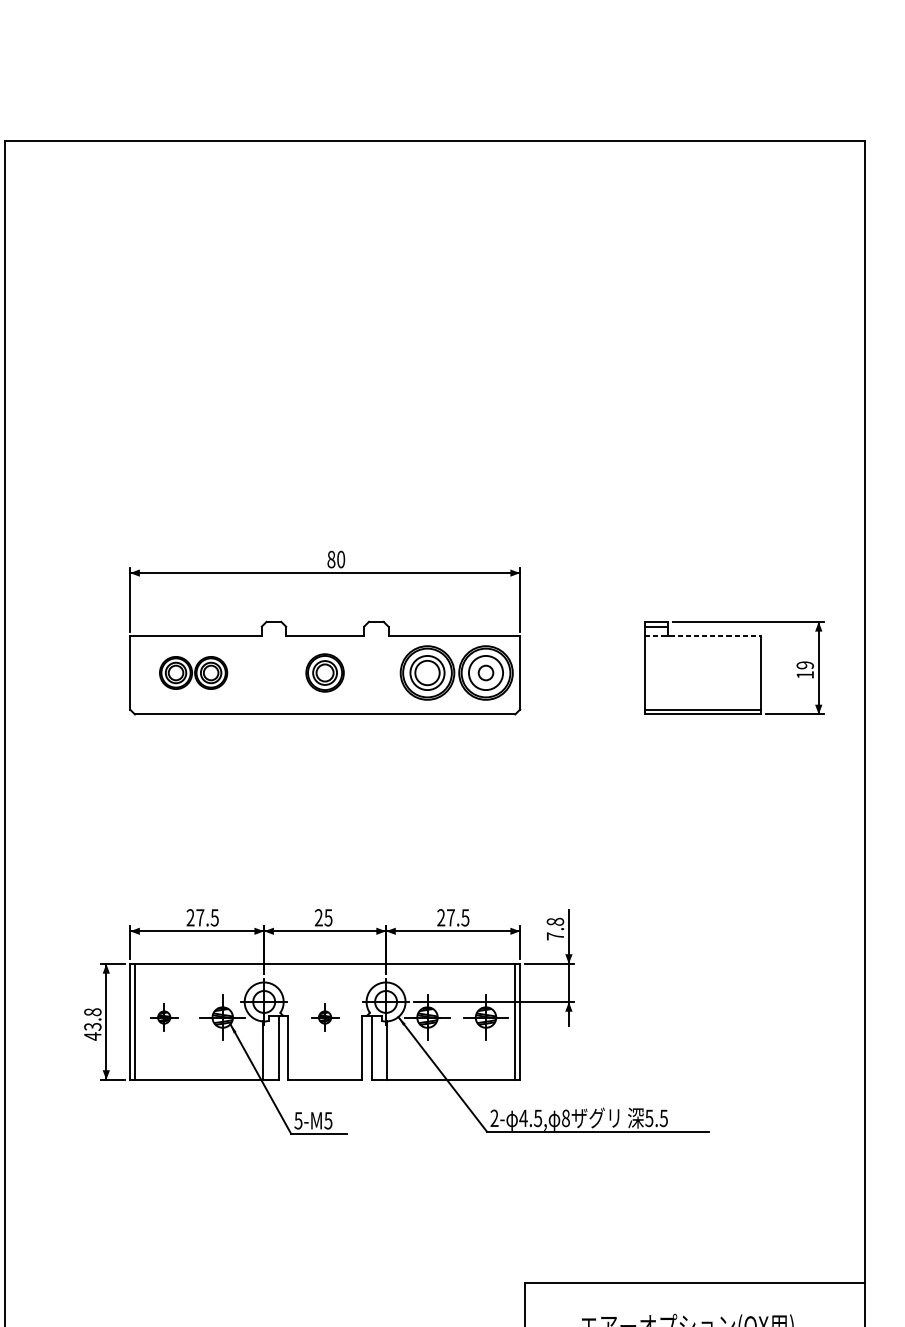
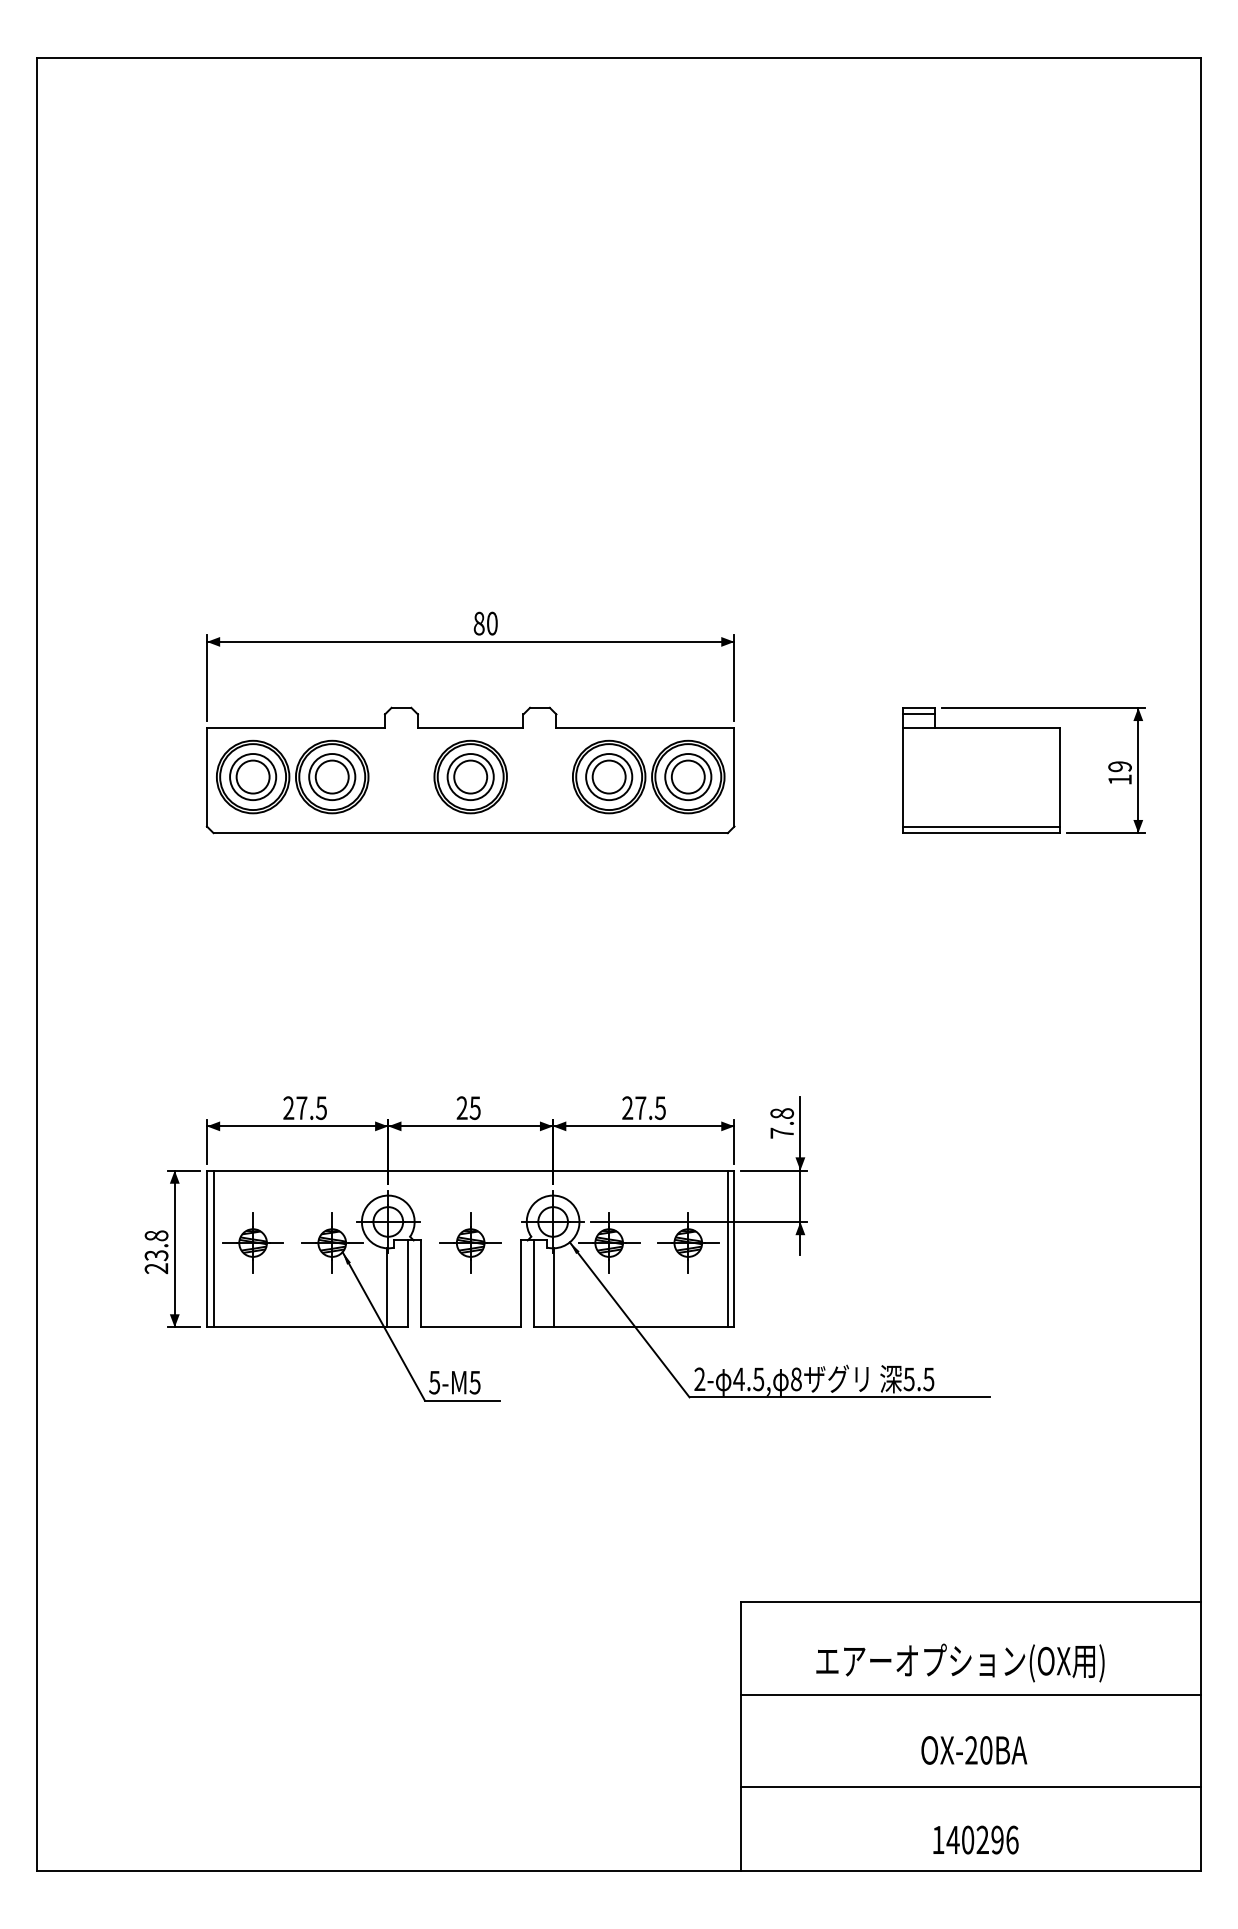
line: (703, 636) -> (982, 727), dashed -> solid
part: (193, 672) -> (292, 776), size x1.67
part: (324, 672) -> (470, 776), size x1.43
circle: (485, 672) -> (687, 776), size x1.67
part: (163, 1017) -> (252, 1242), size x1.67
part: (324, 1017) -> (470, 1242), size x1.67
text: (92, 1036) -> (156, 1268), 43.8 -> 23.8

